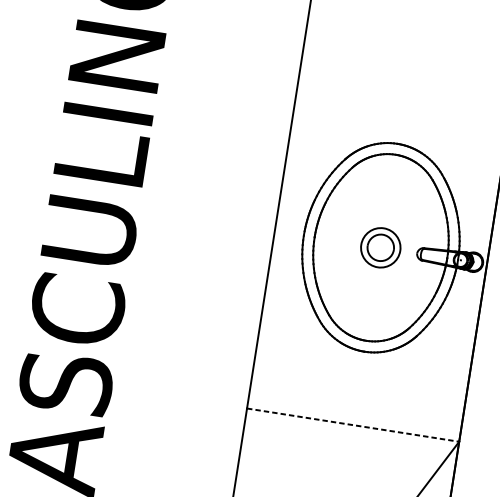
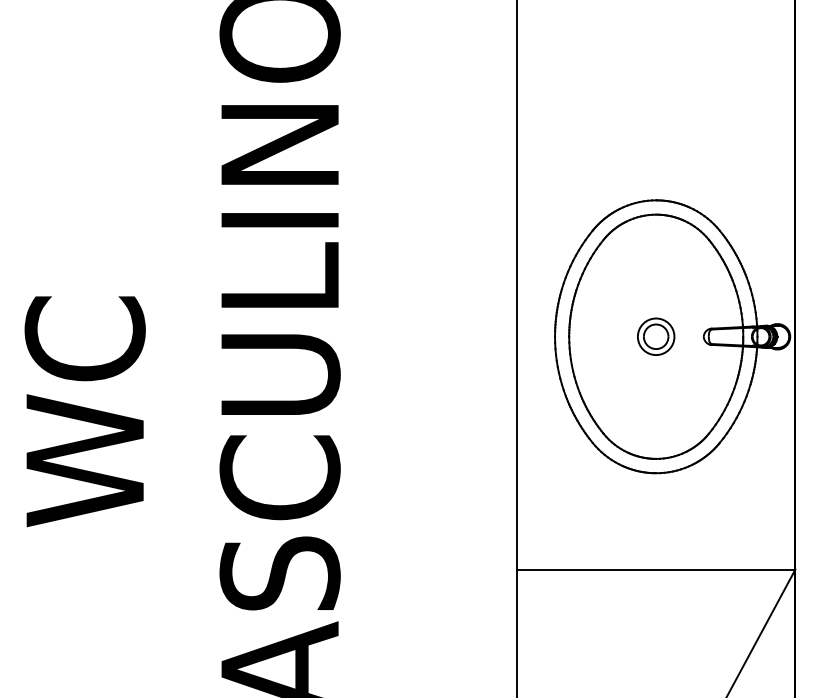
part: (381, 247) -> (656, 336), size x0.71
line: (353, 425) -> (656, 569), dashed -> solid

